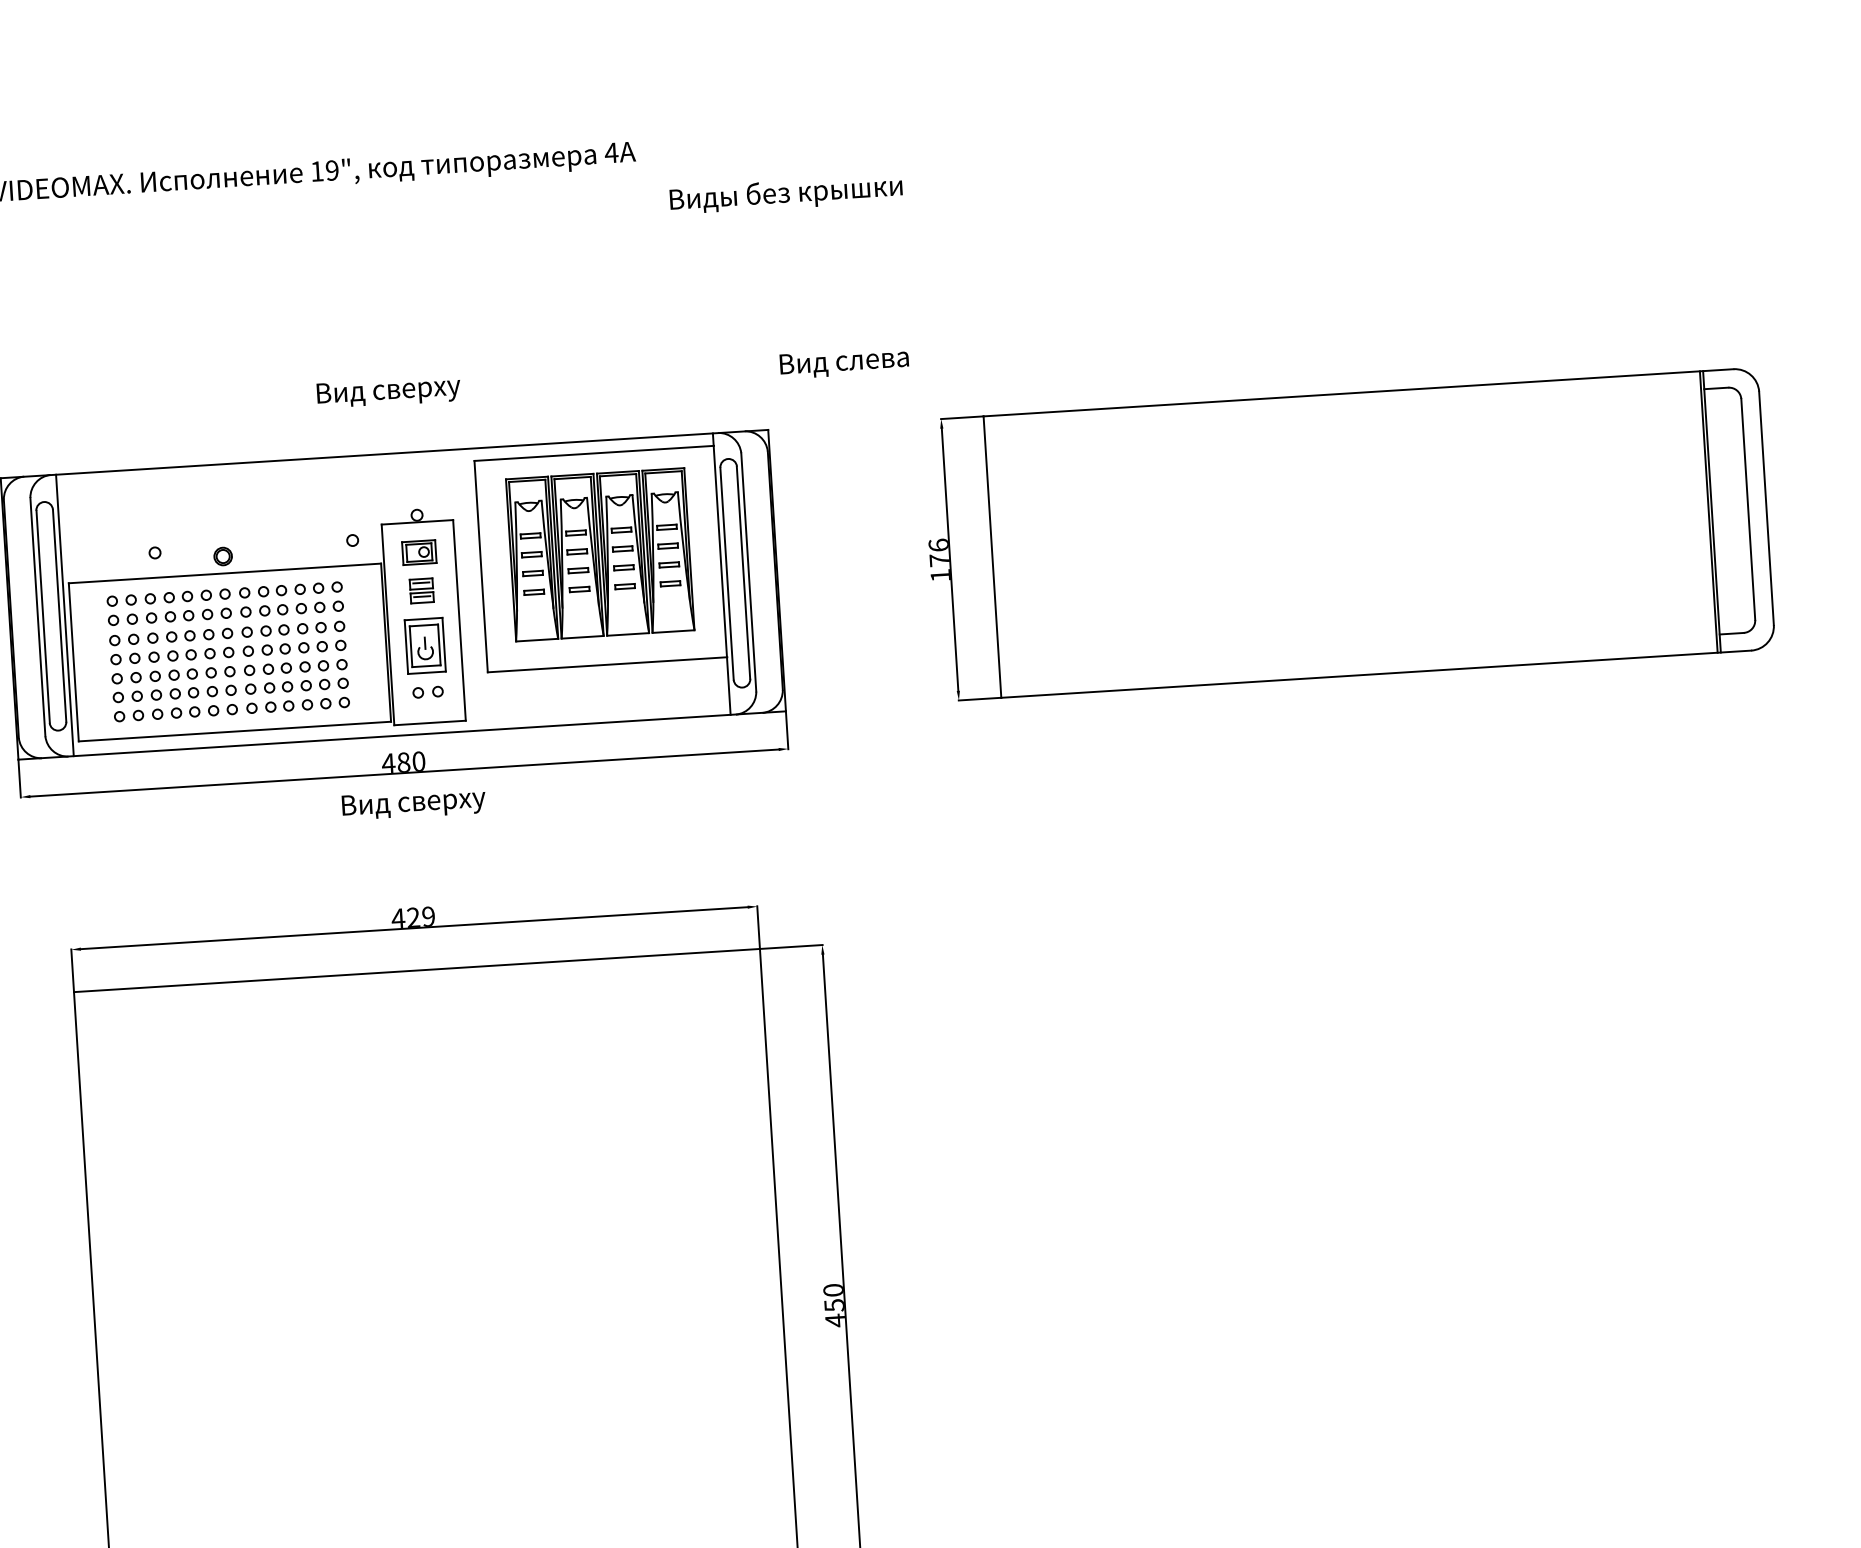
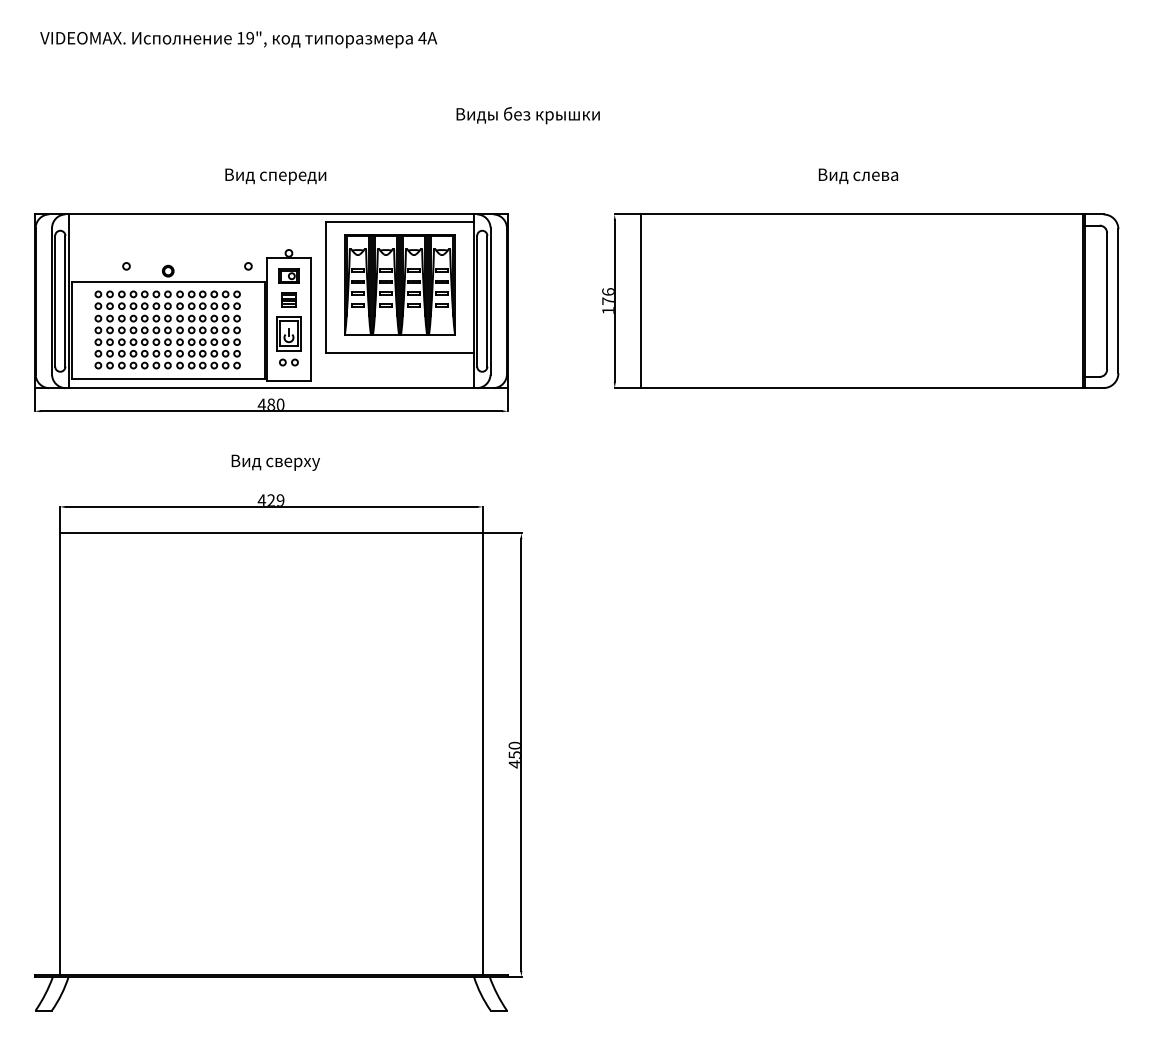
text: (785, 194) -> (527, 115), moved
text: (844, 363) -> (858, 176), moved
text: (387, 392) -> (275, 176), Вид сверху -> Вид спереди
text: (413, 803) -> (275, 462), moved

